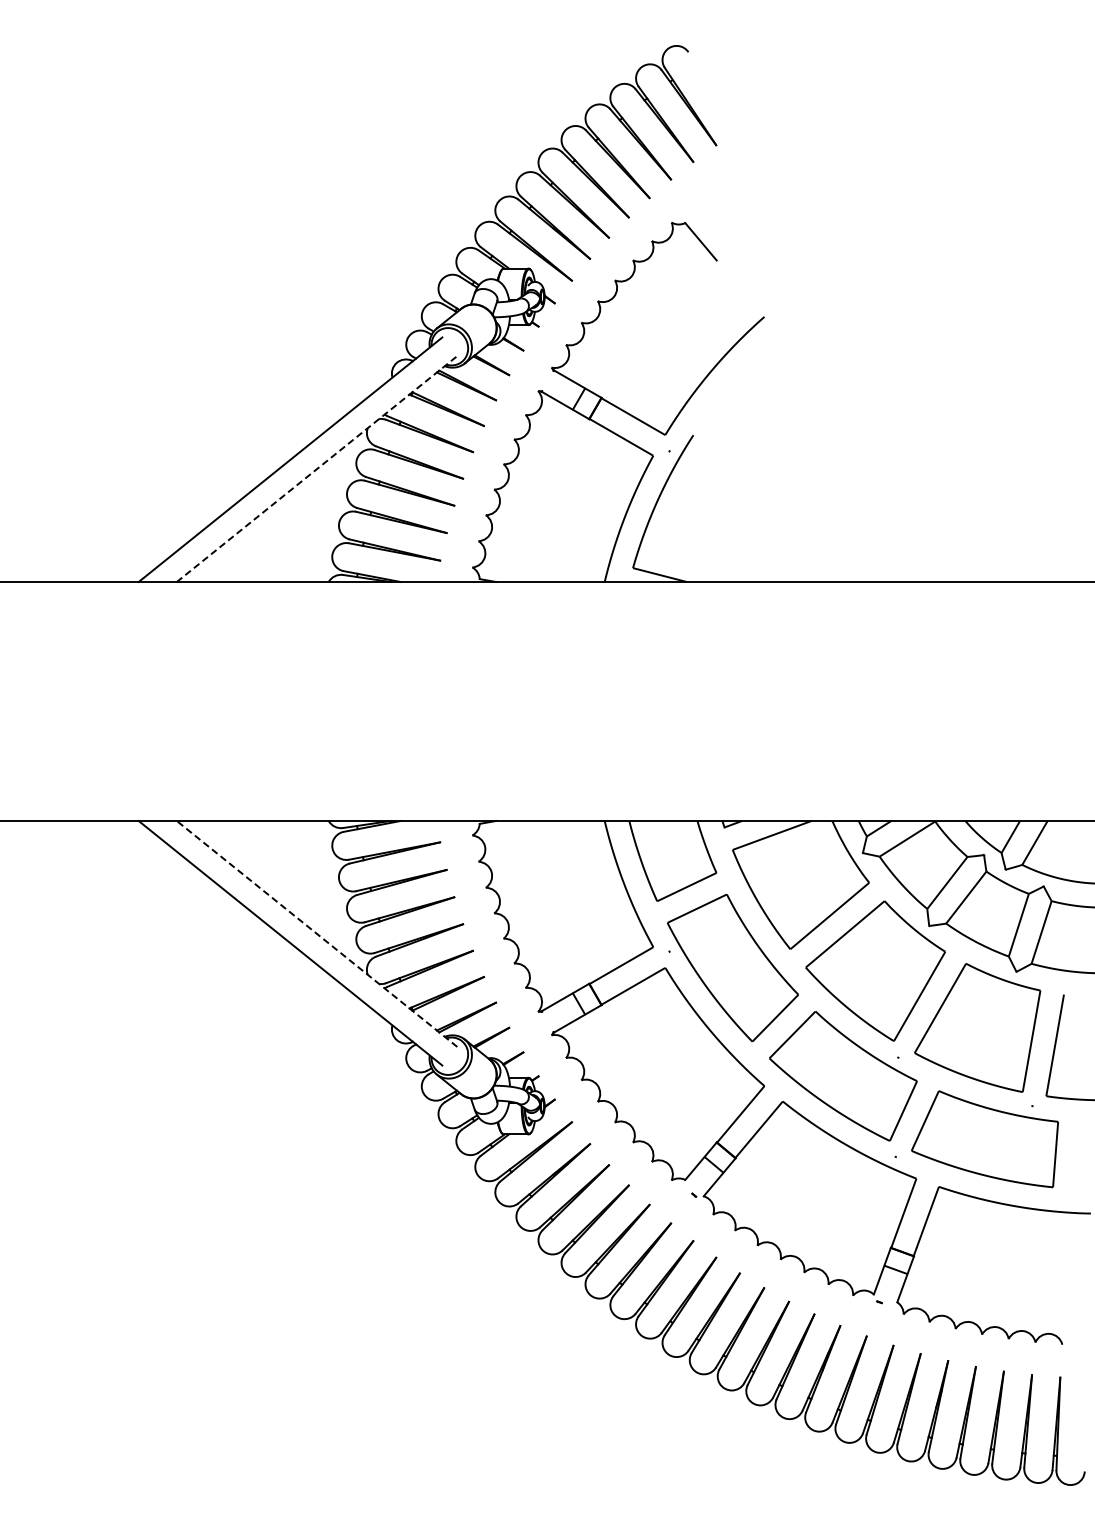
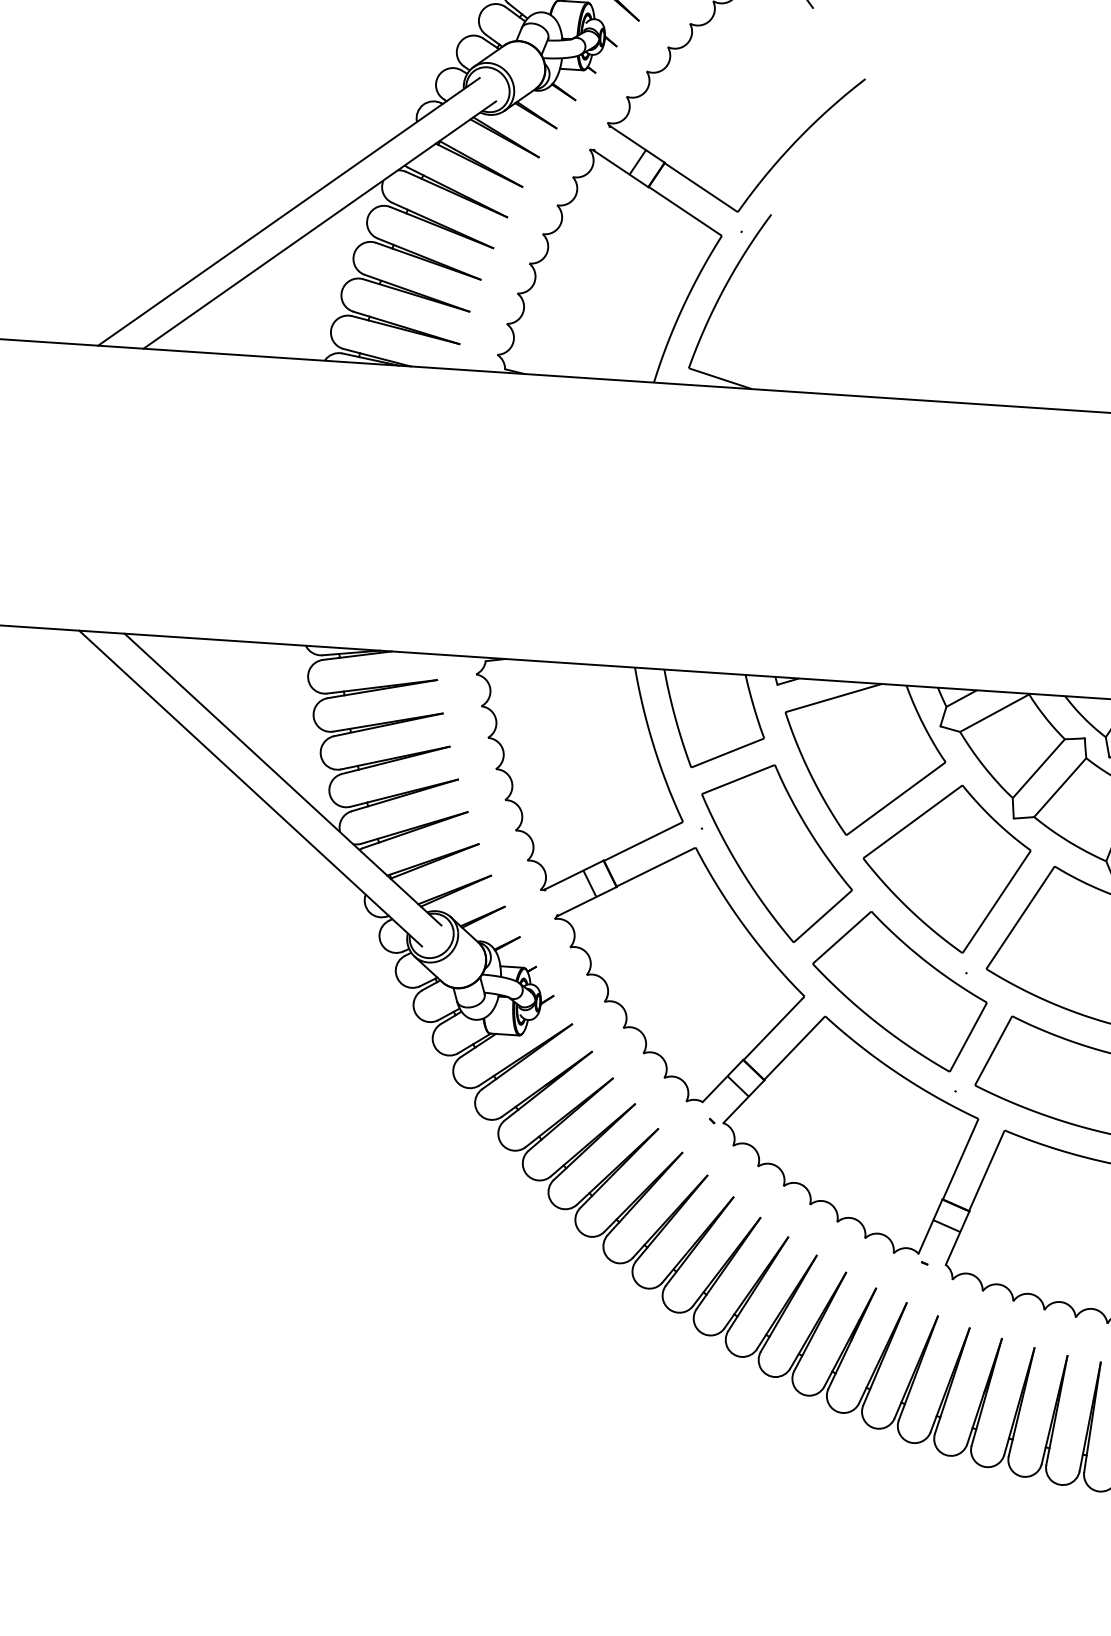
line: (317, 468) -> (320, 224), dashed -> solid
line: (316, 933) -> (282, 778), dashed -> solid

